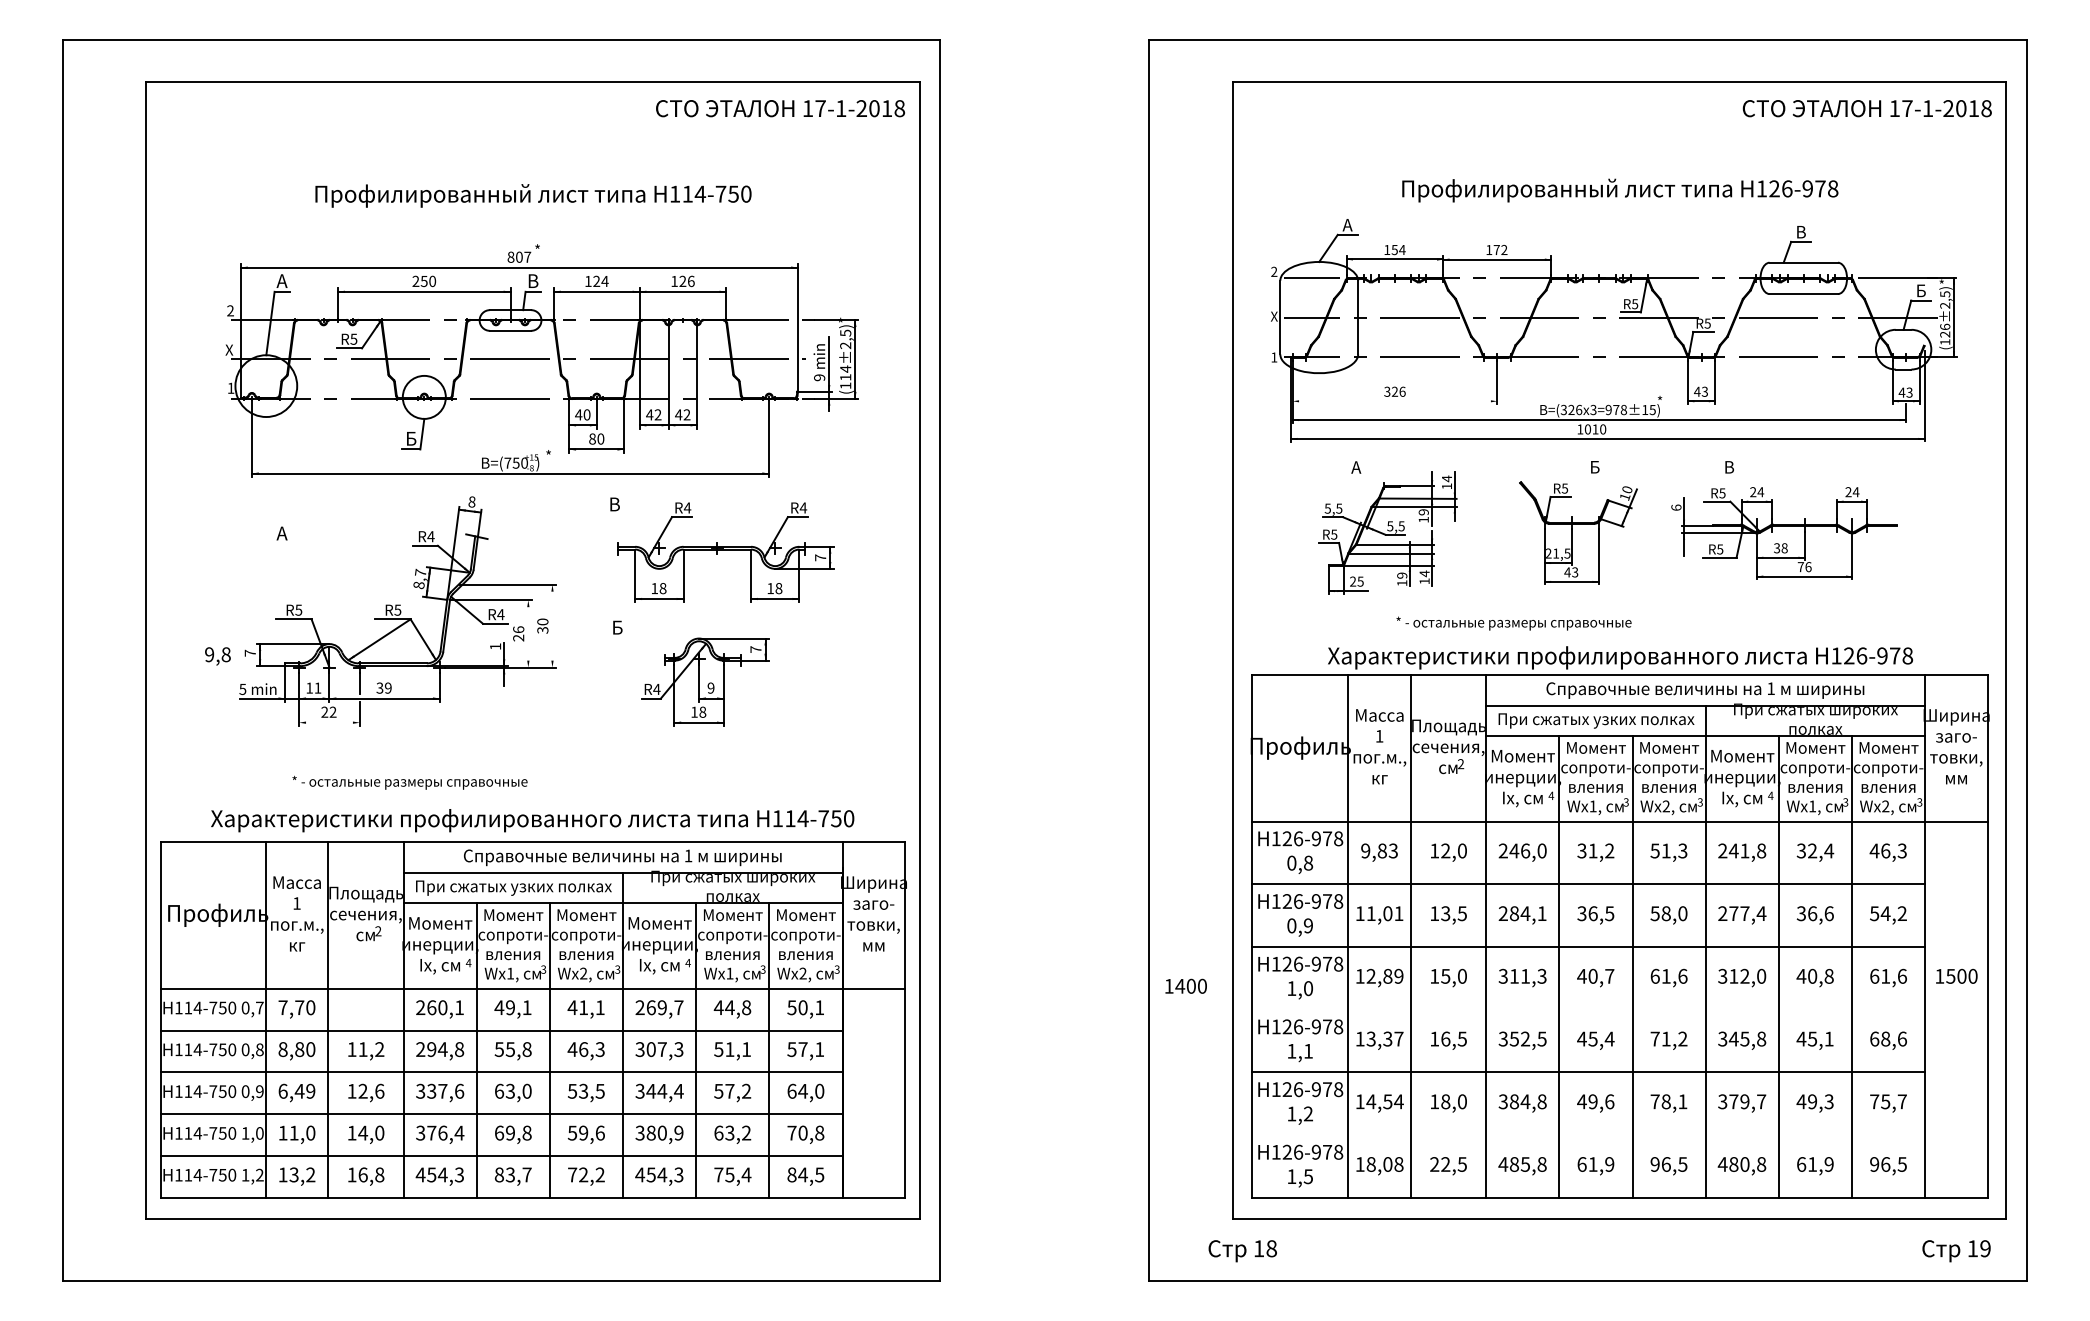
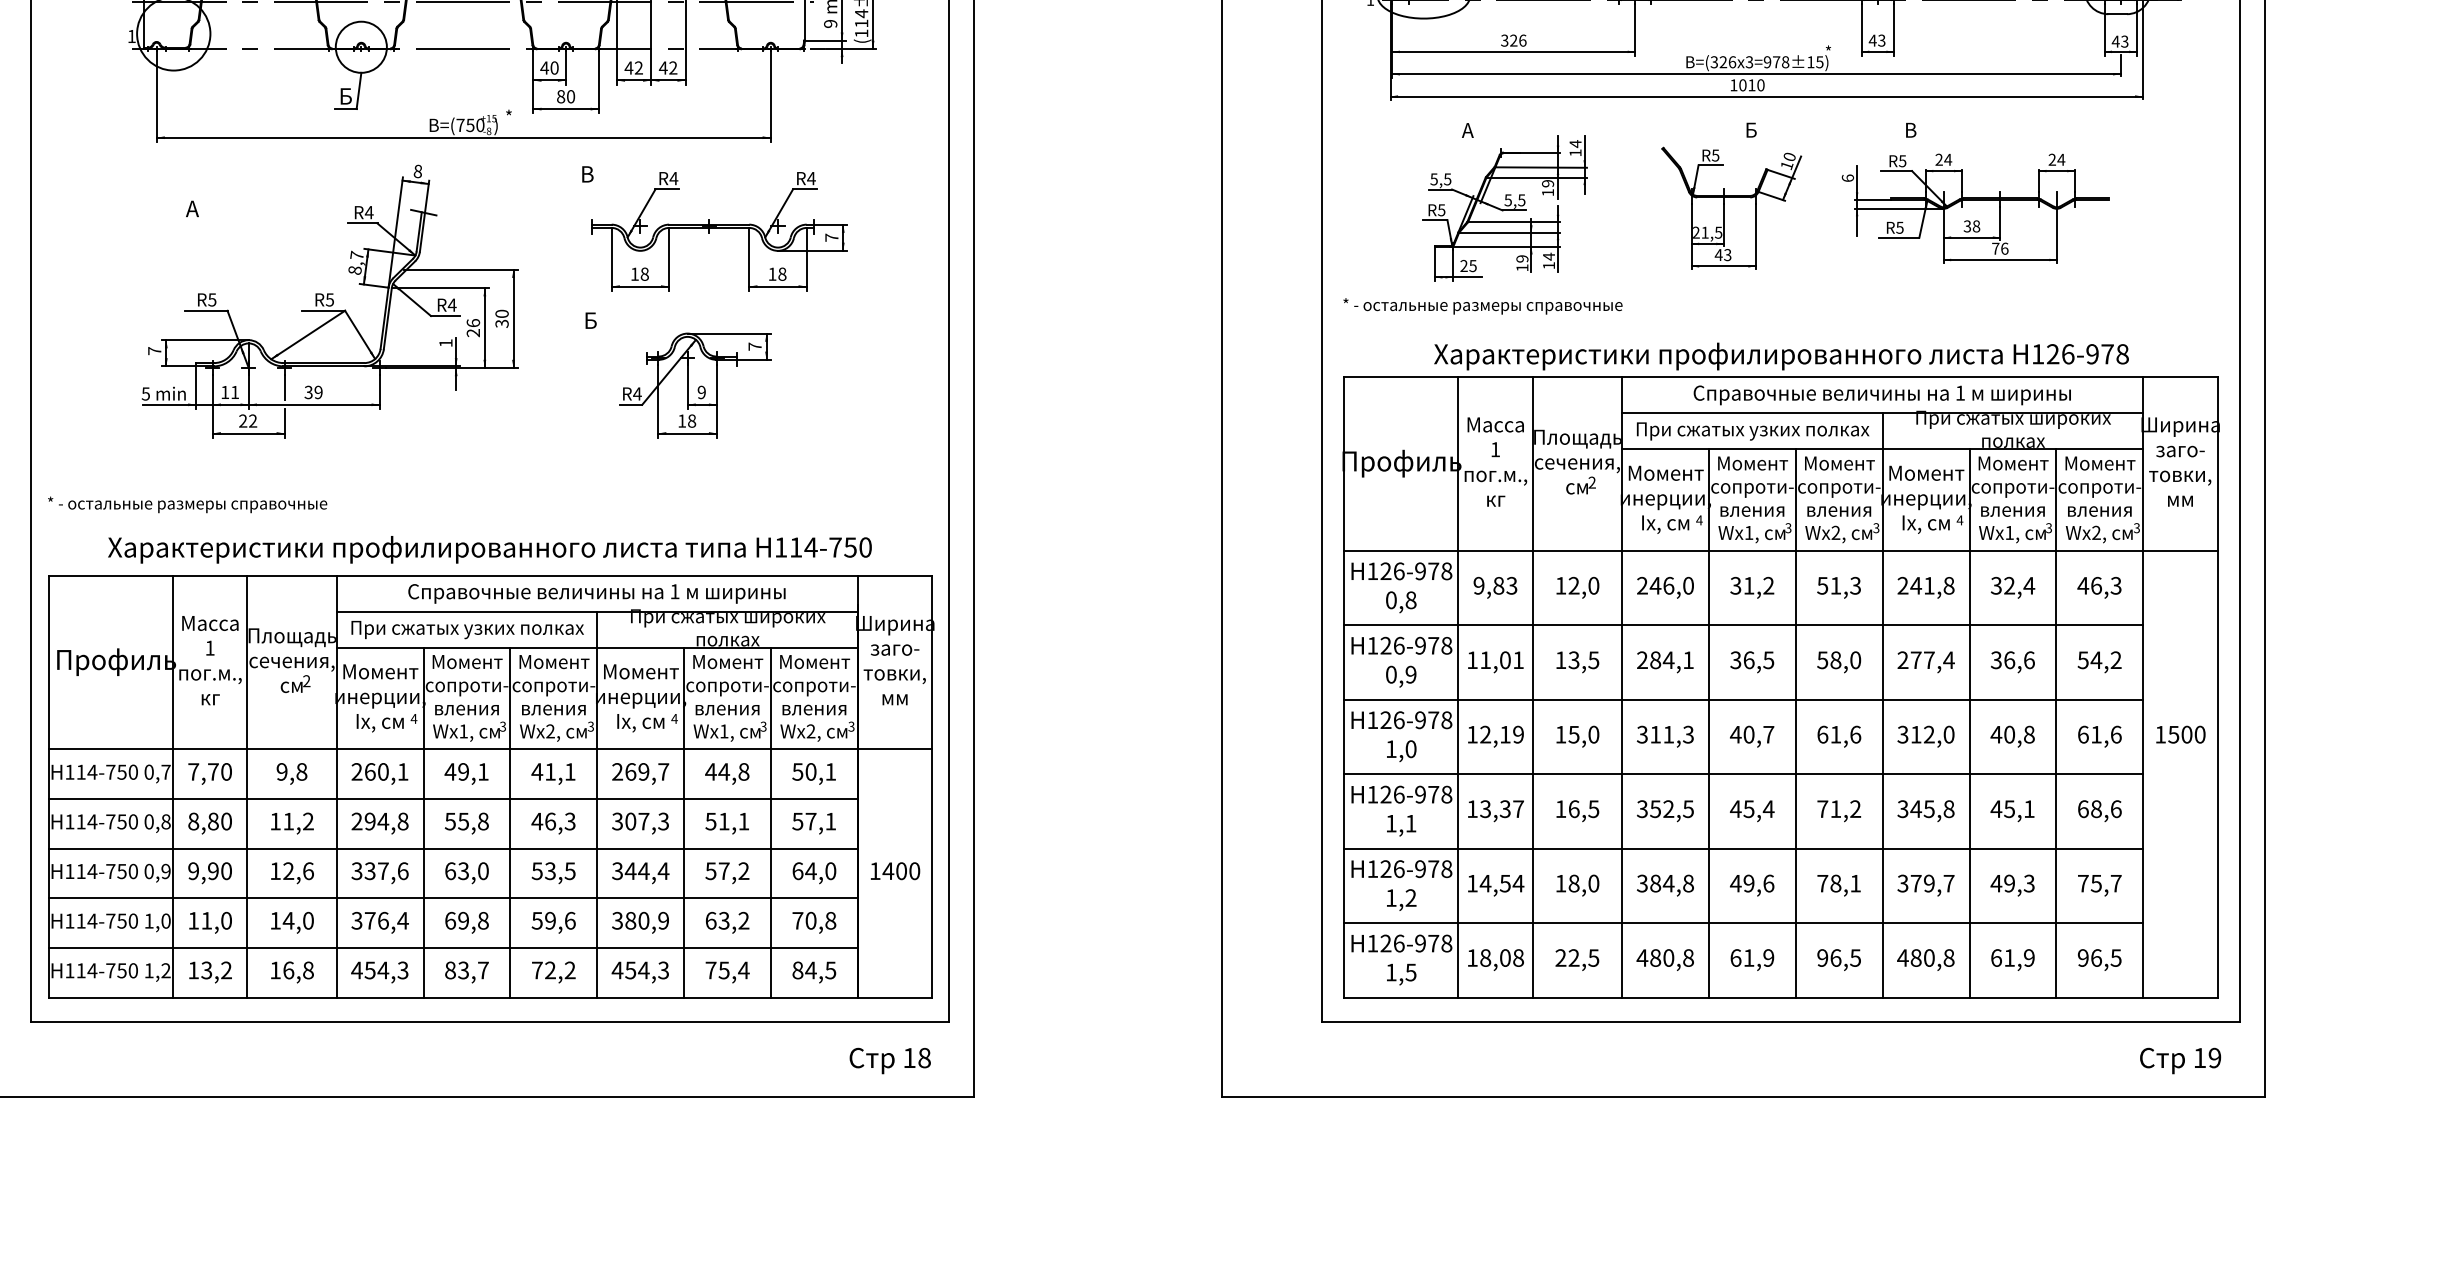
line: (1394, 401) -> (1513, 52), added
text: (1513, 623) -> (1482, 306), moved
line: (552, 625) -> (513, 318), added
line: (528, 633) -> (485, 327), added
text: (217, 656) -> (291, 774), moved
line: (329, 722) -> (248, 433), added
text: (409, 782) -> (187, 504), moved
text: (1387, 976) -> (1504, 734), 12,89 -> 12,19
text: (1185, 985) -> (894, 870), moved
line: (1588, 1009) -> (1743, 774), added
text: (296, 1090) -> (209, 870), 6,49 -> 9,90
line: (1588, 1135) -> (1743, 923), added
text: (1525, 1164) -> (1668, 958), 485,8 -> 480,8
text: (1242, 1251) -> (889, 1061), moved

